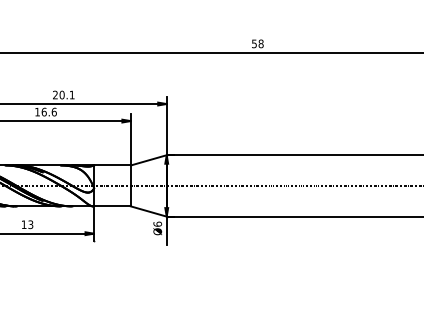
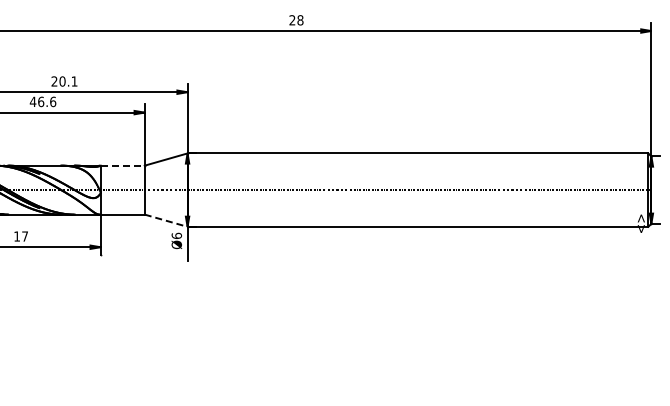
text: (254, 44) -> (292, 20), 58 -> 28
text: (37, 111) -> (32, 101), 16.6 -> 46.6
line: (113, 165) -> (123, 165), solid -> dashed
line: (149, 211) -> (166, 220), solid -> dashed
text: (31, 224) -> (25, 236), 13 -> 17

